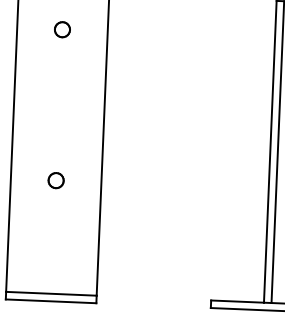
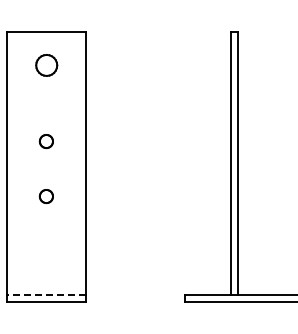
part: (61, 28) -> (45, 64), size x1.6
part: (57, 117) -> (45, 141), added
line: (50, 293) -> (45, 294), solid -> dashed

